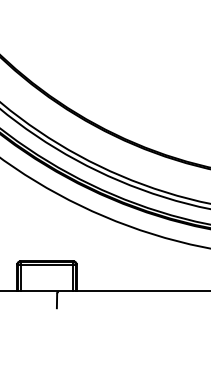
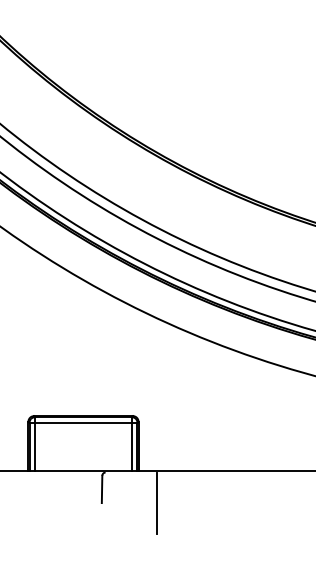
line: (86, 307) -> (156, 501), added

